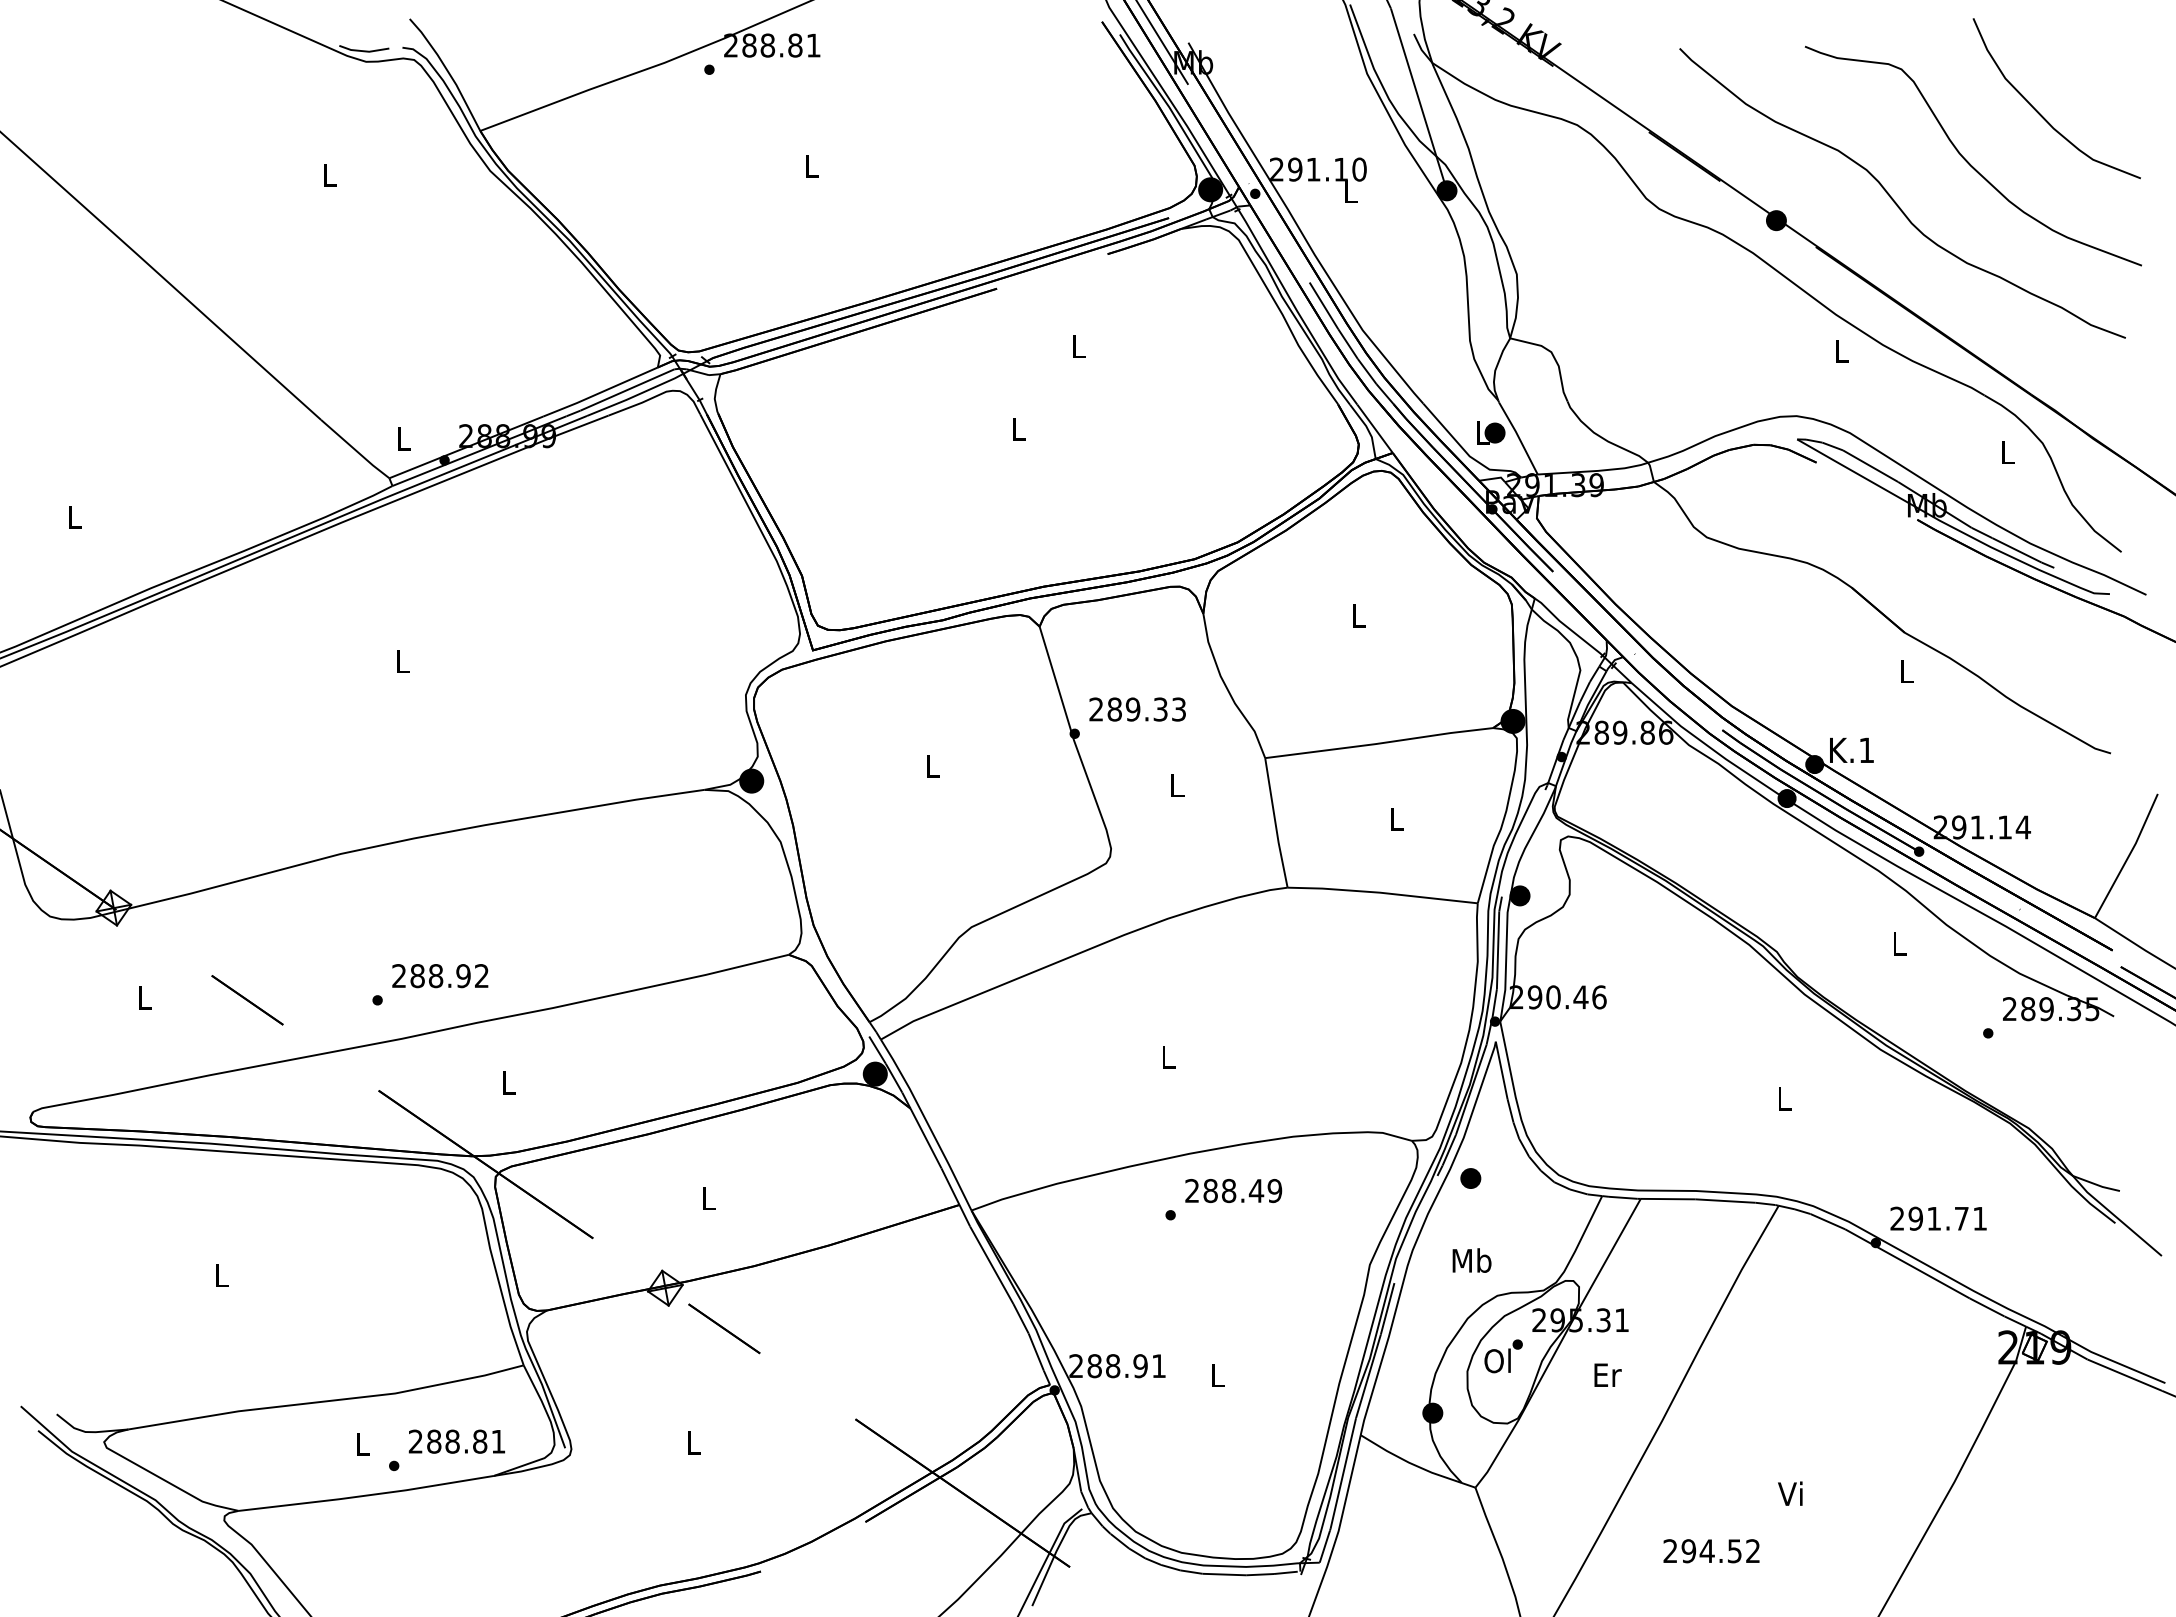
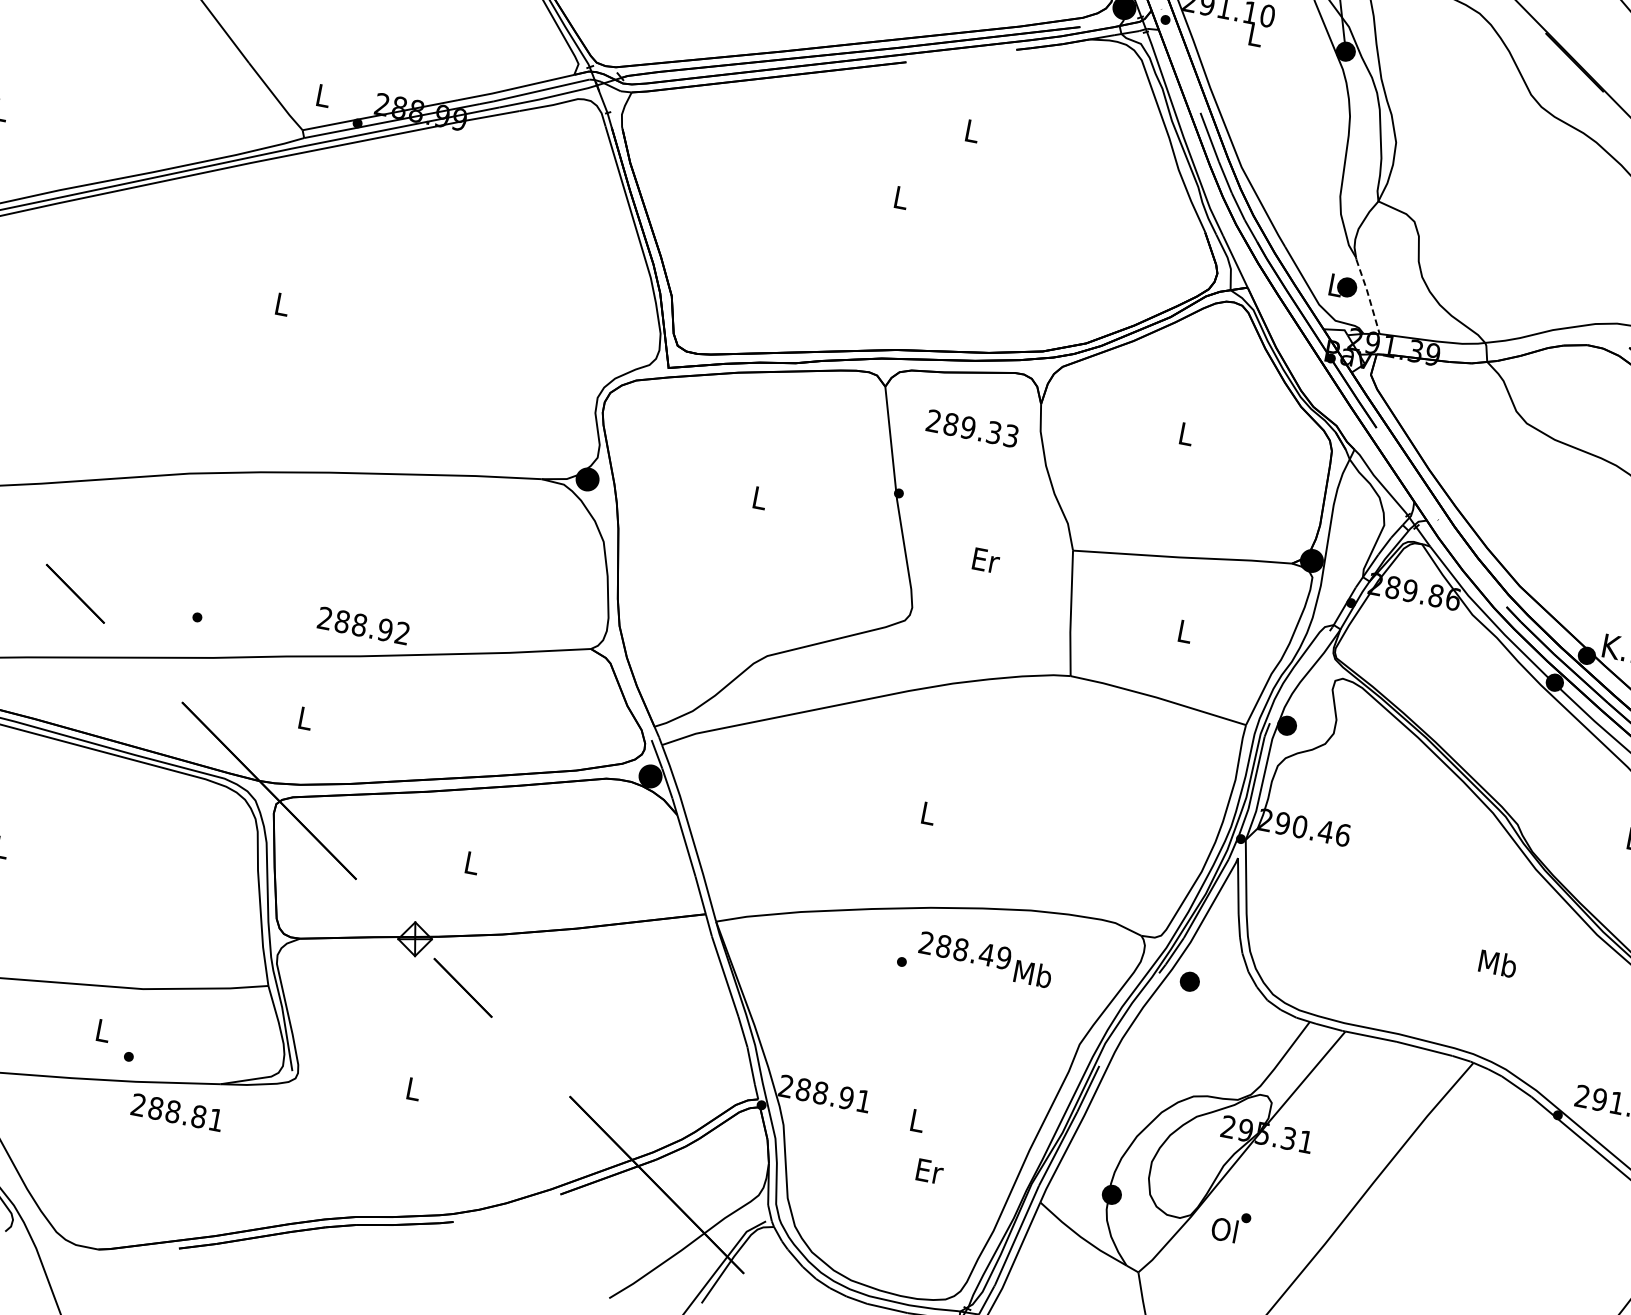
line: (1518, 437) -> (1368, 295), solid -> dashed
text: (1137, 709) -> (972, 428), moved
text: (1177, 785) -> (985, 560), L -> Er
text: (440, 976) -> (363, 626), moved
text: (1784, 1098) -> (1498, 963), L -> Mb
text: (1471, 1260) -> (1032, 973), moved
text: (1503, 1356) -> (1230, 1226), moved
text: (1607, 1374) -> (929, 1170), moved
text: (456, 1441) -> (176, 1112), moved

